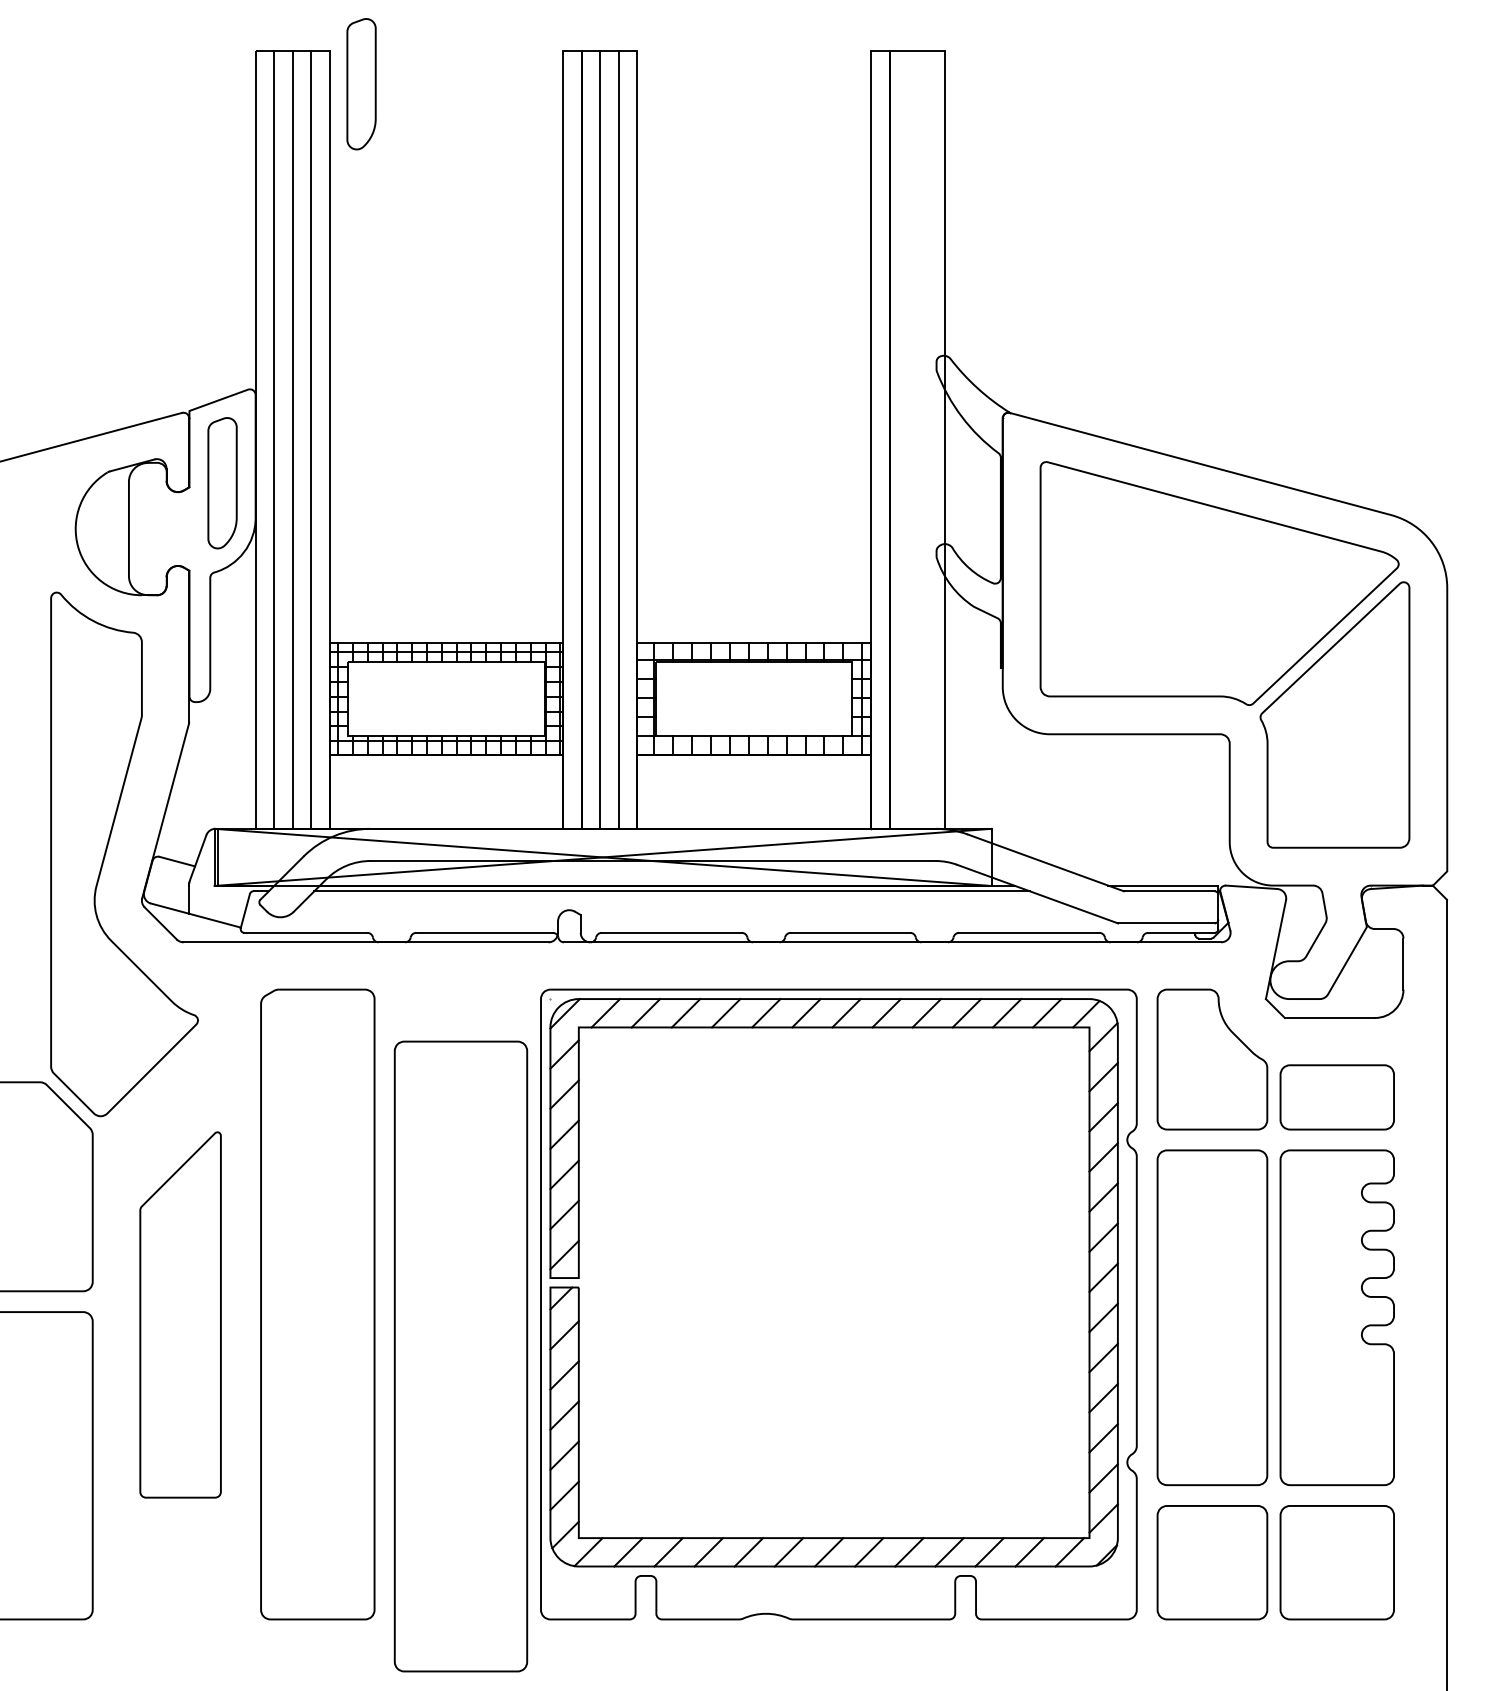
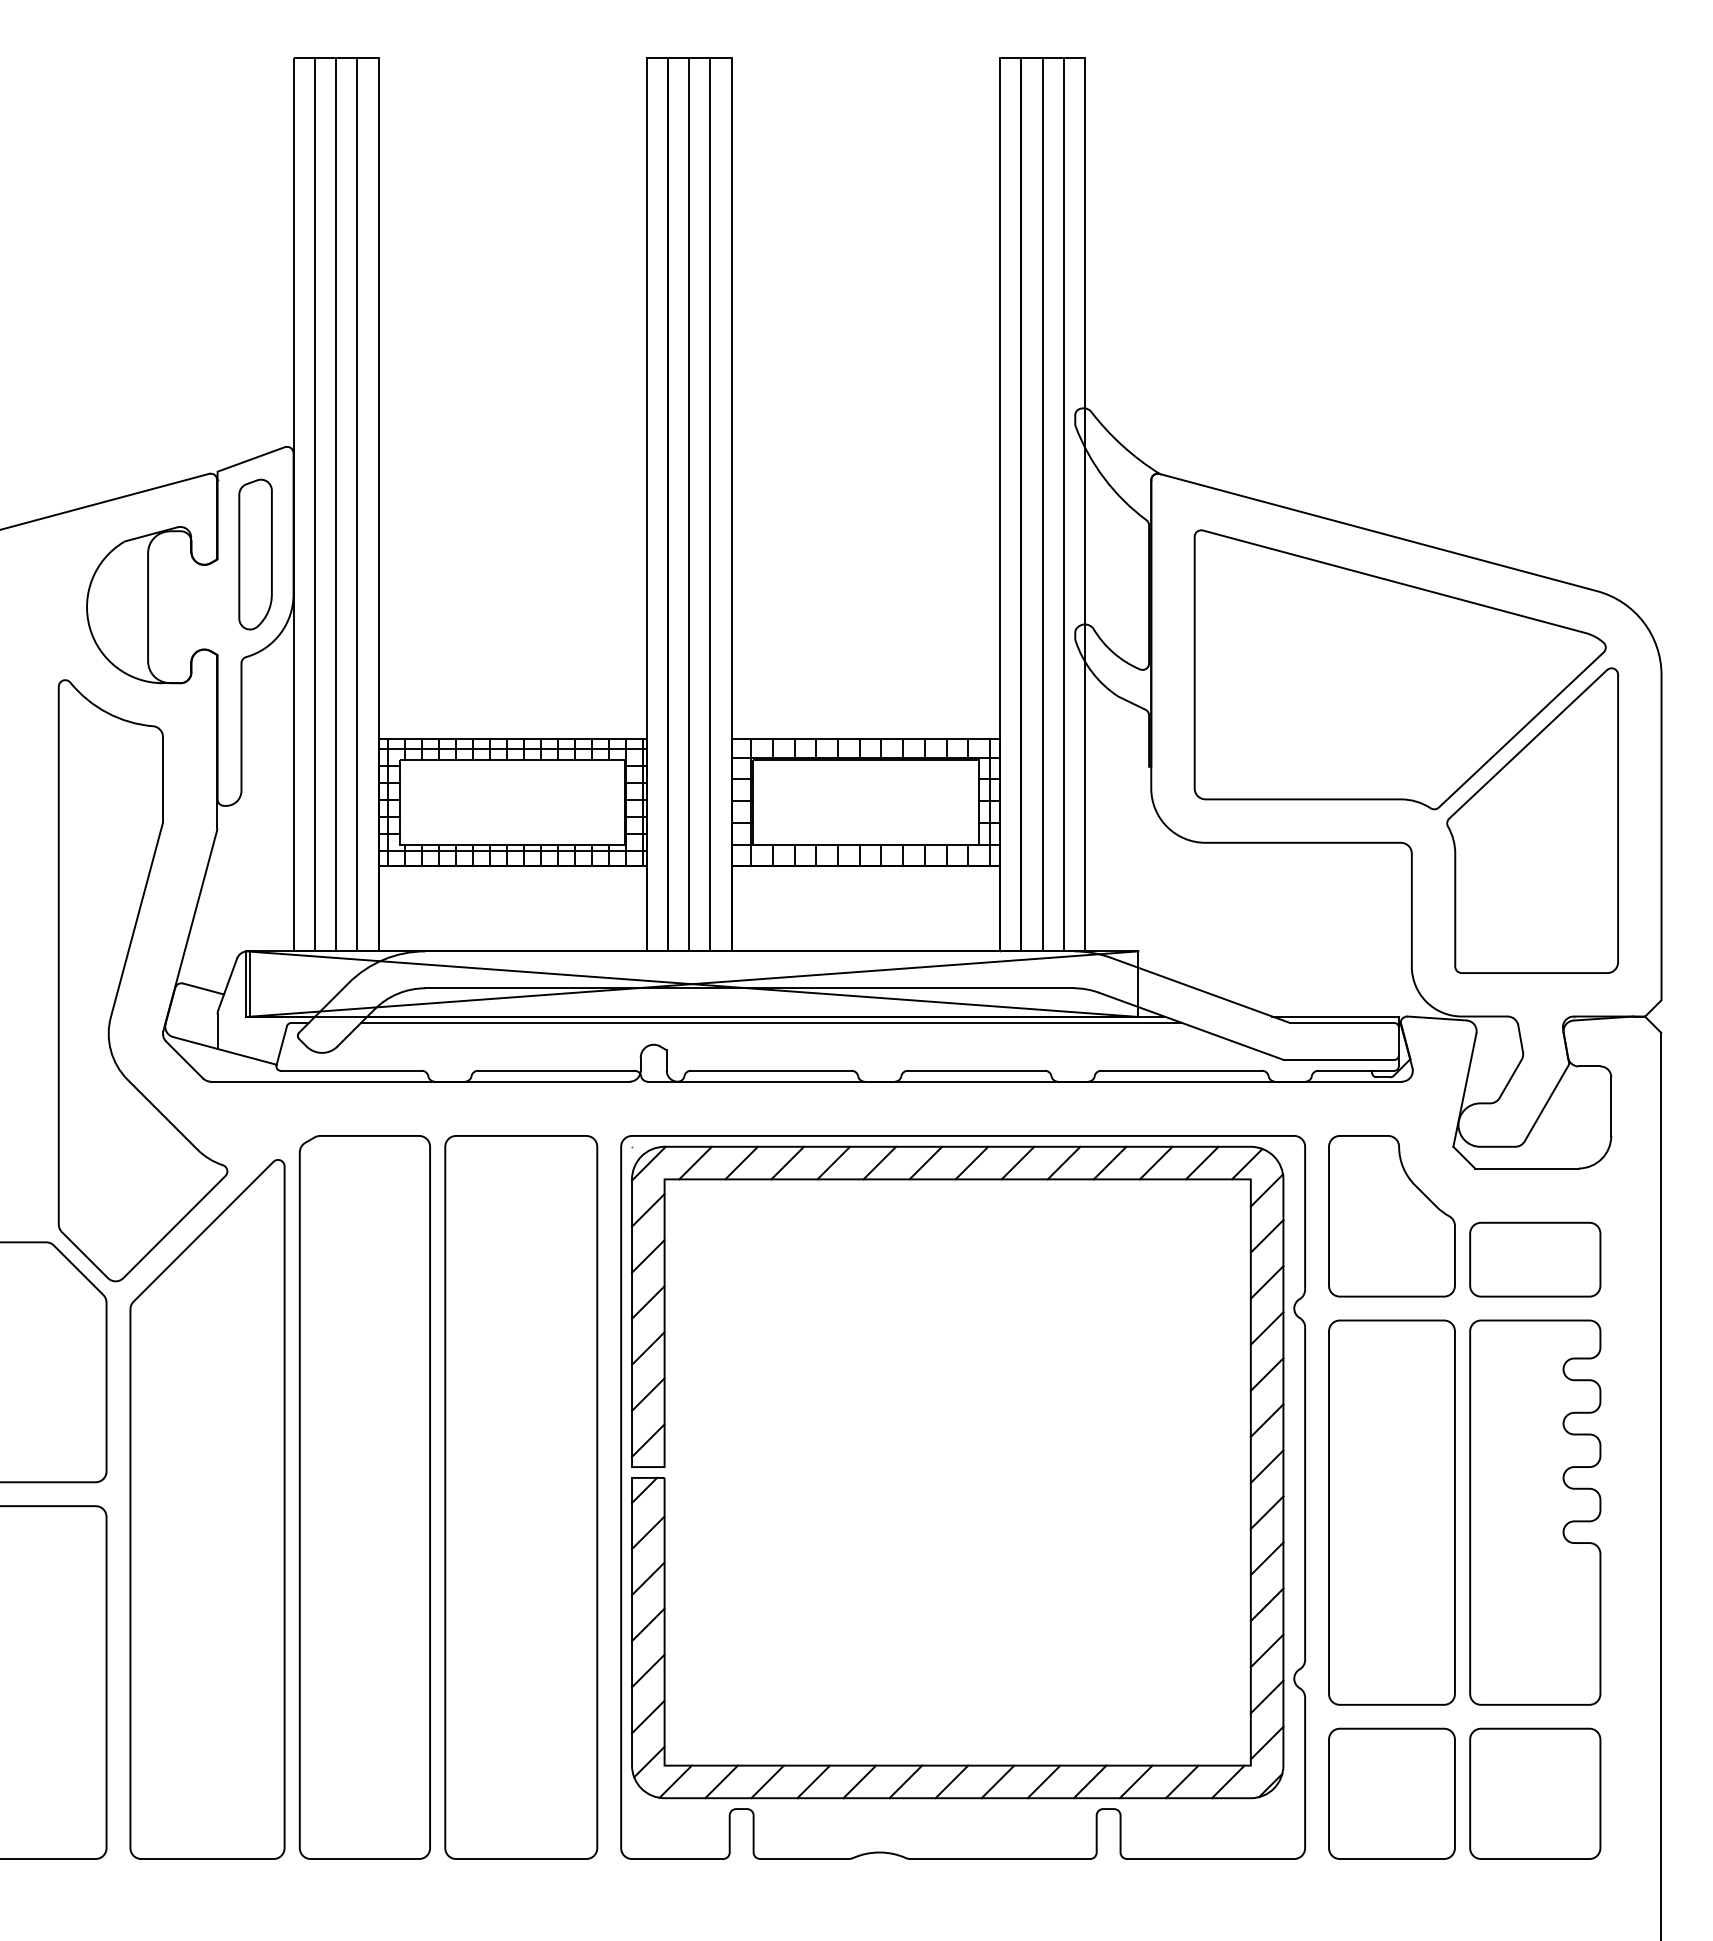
part: (361, 84) -> (415, 96), removed
line: (908, 439) -> (1043, 504), added
line: (926, 439) -> (1063, 504), added
part: (180, 1314) -> (207, 1508), size x1.67
part: (460, 1356) -> (520, 1497), moved

